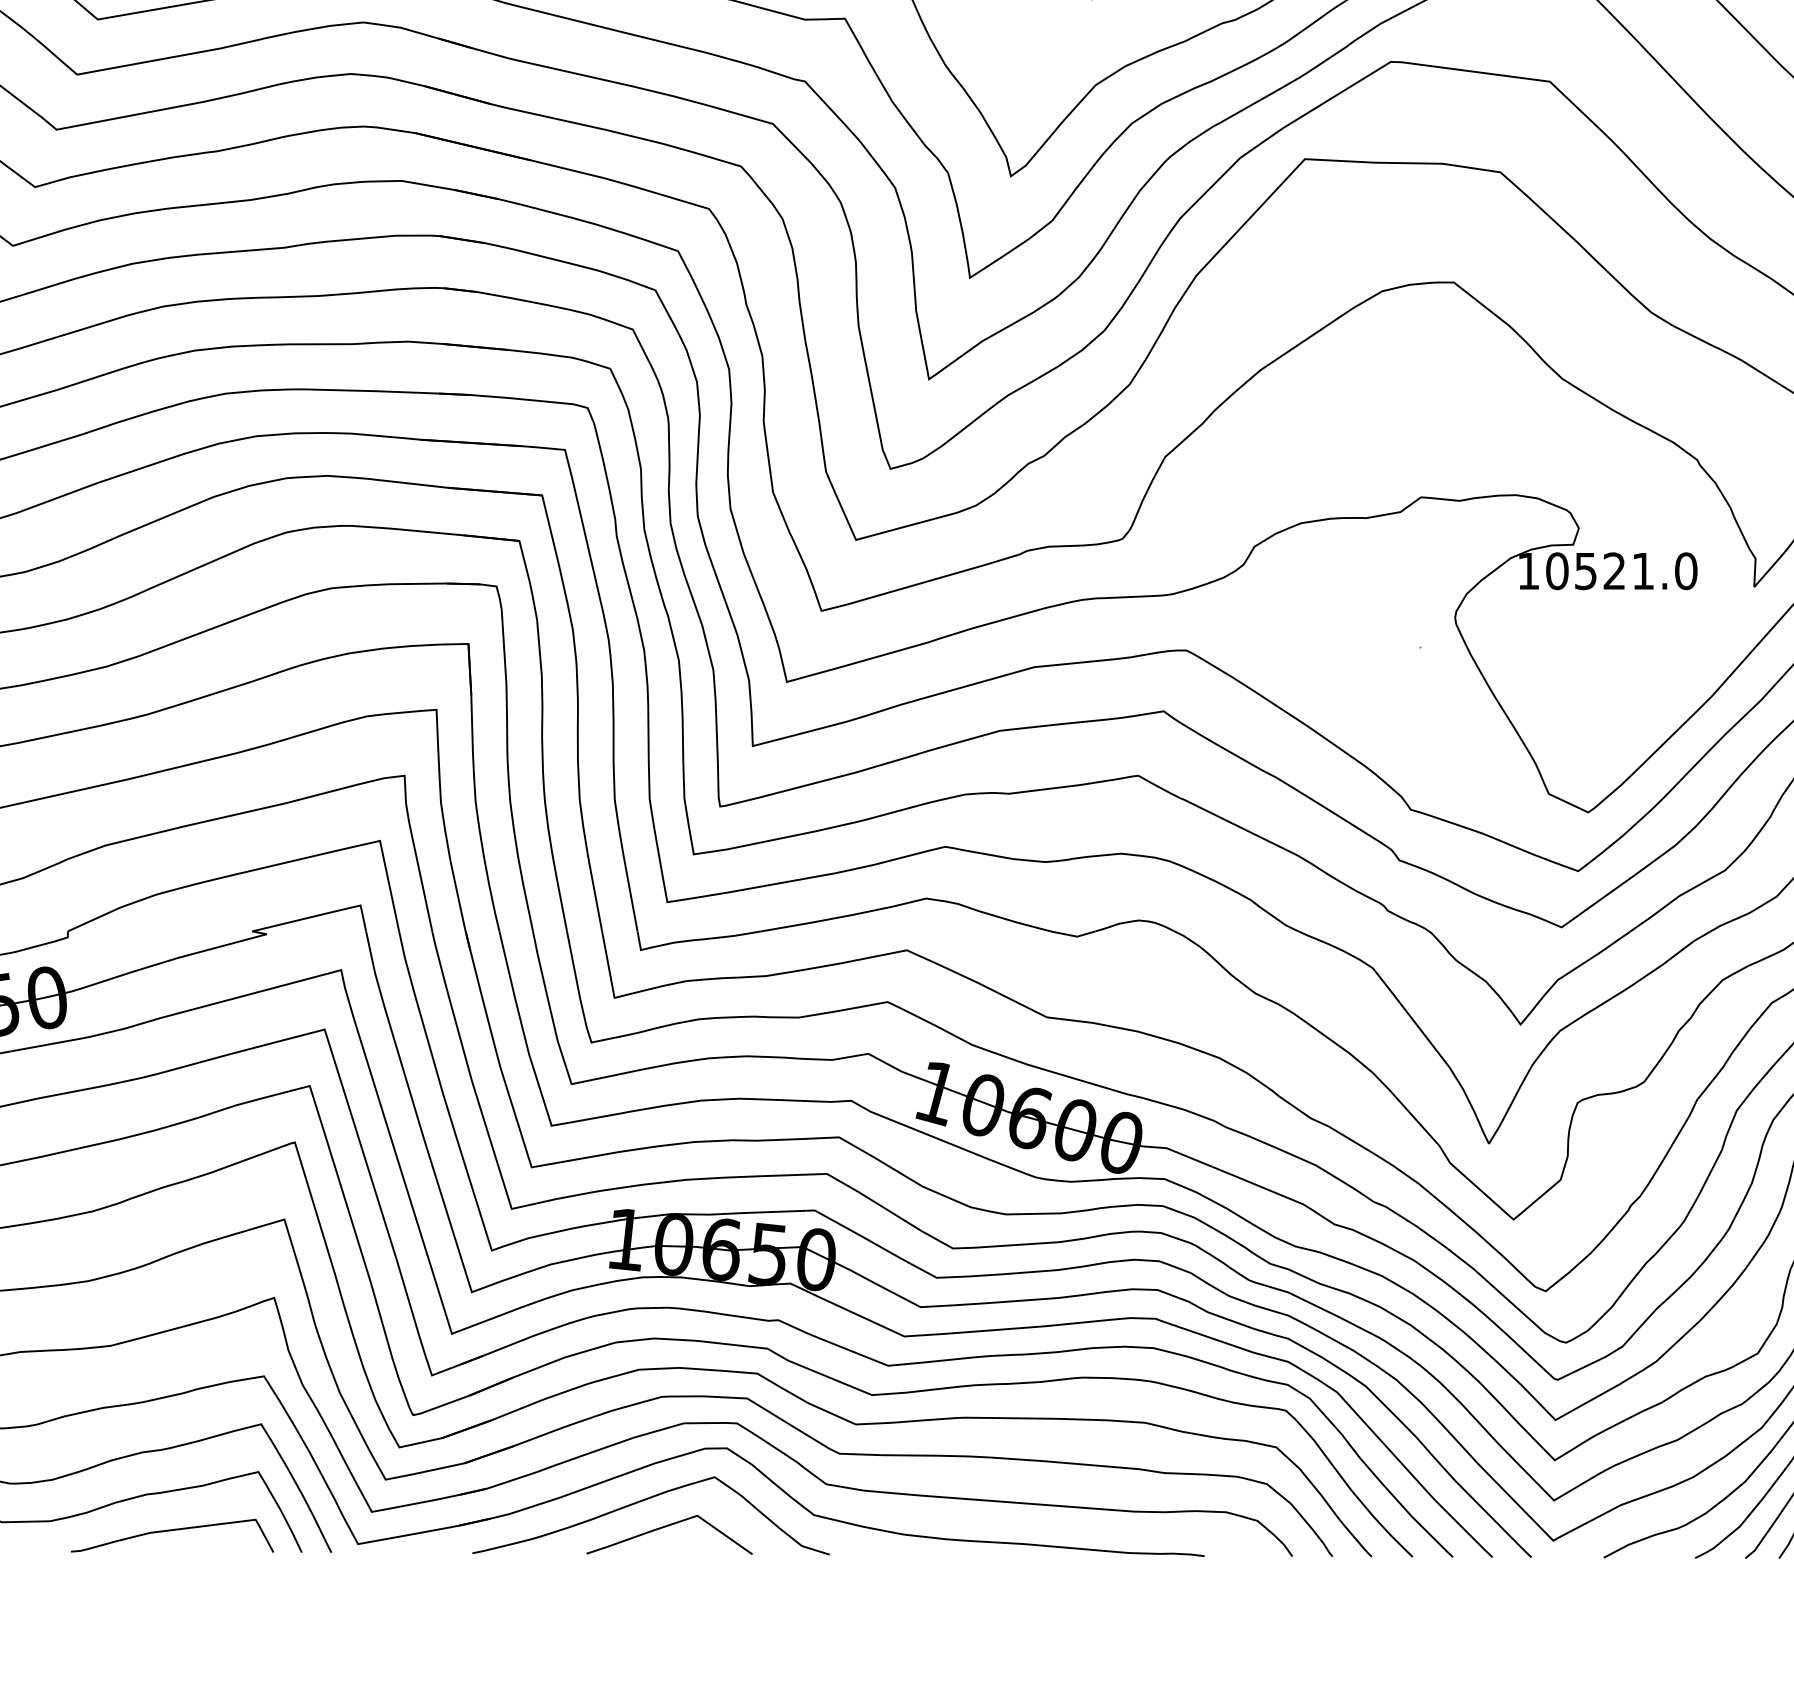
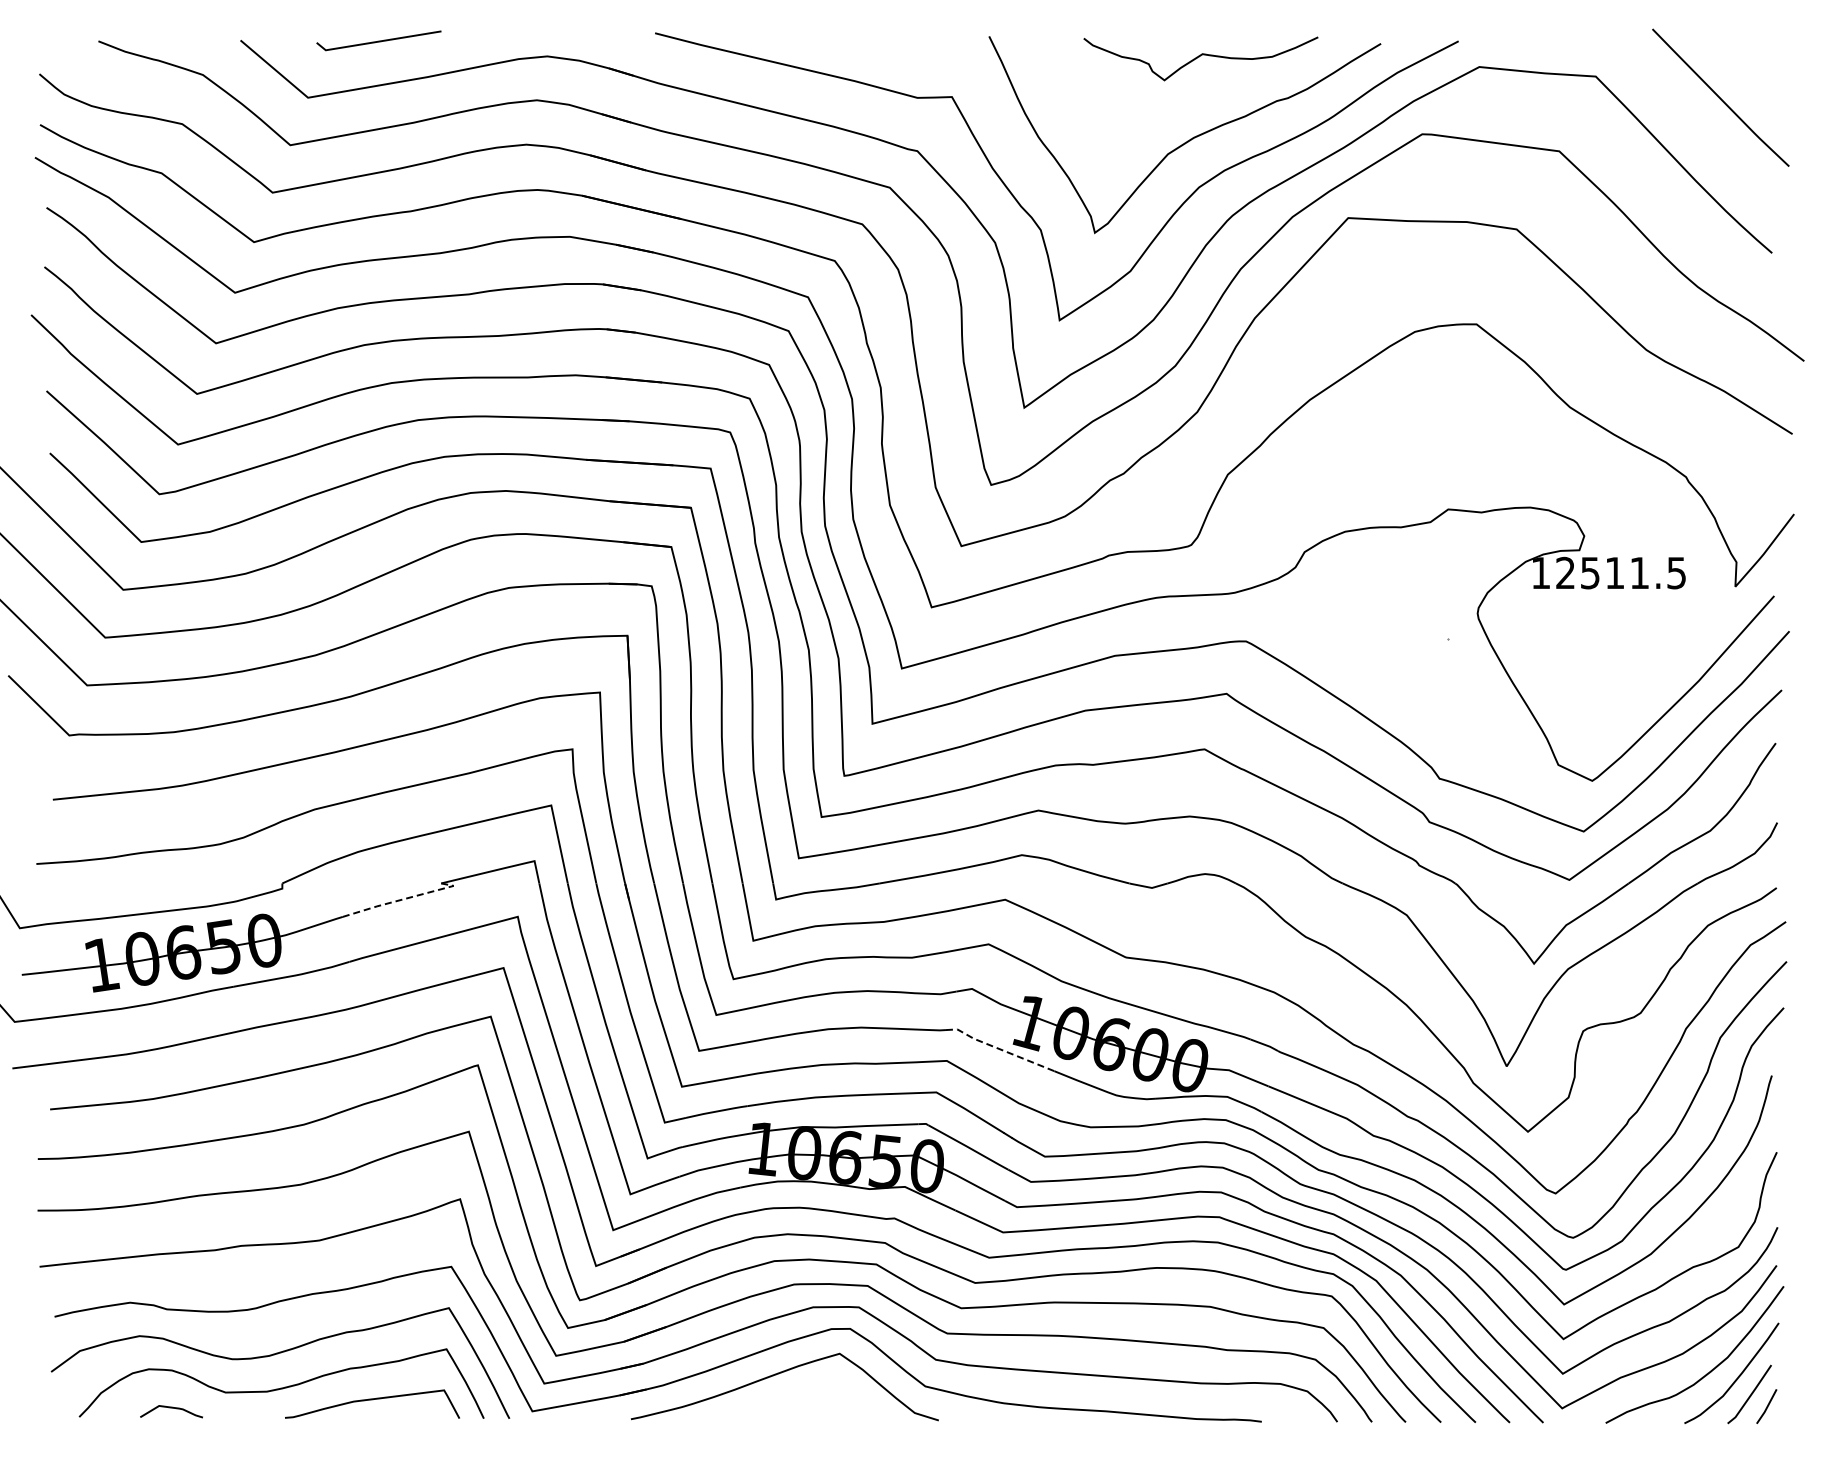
text: (1622, 570) -> (1621, 572), 10521.0 -> 12511.5
line: (209, 948) -> (404, 898), solid -> dashed
line: (899, 1122) -> (998, 1048), solid -> dashed
line: (668, 1526) -> (799, 1396), removed

